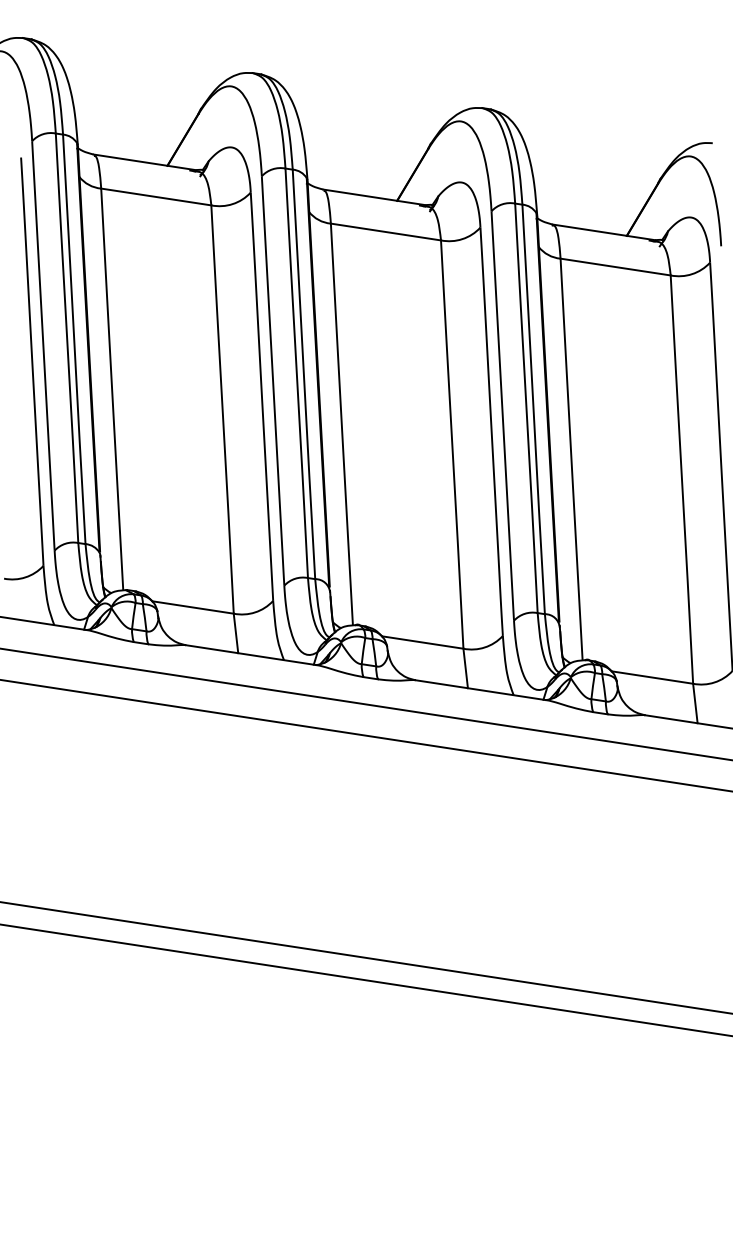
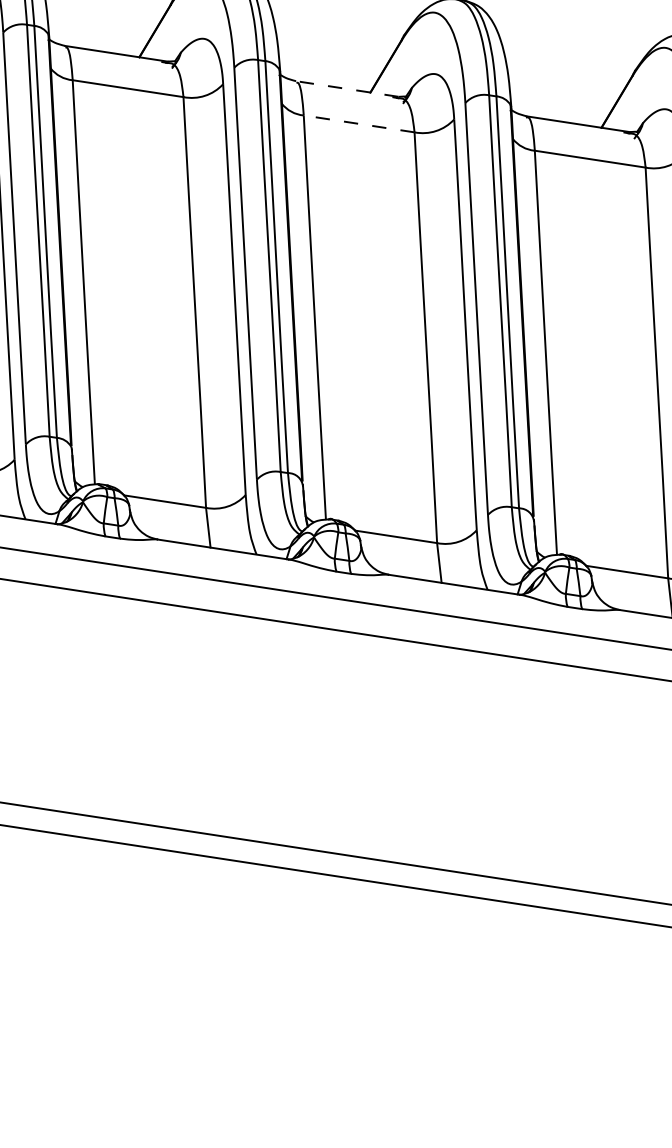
line: (373, 197) -> (346, 89), solid -> dashed
line: (385, 232) -> (358, 124), solid -> dashed

